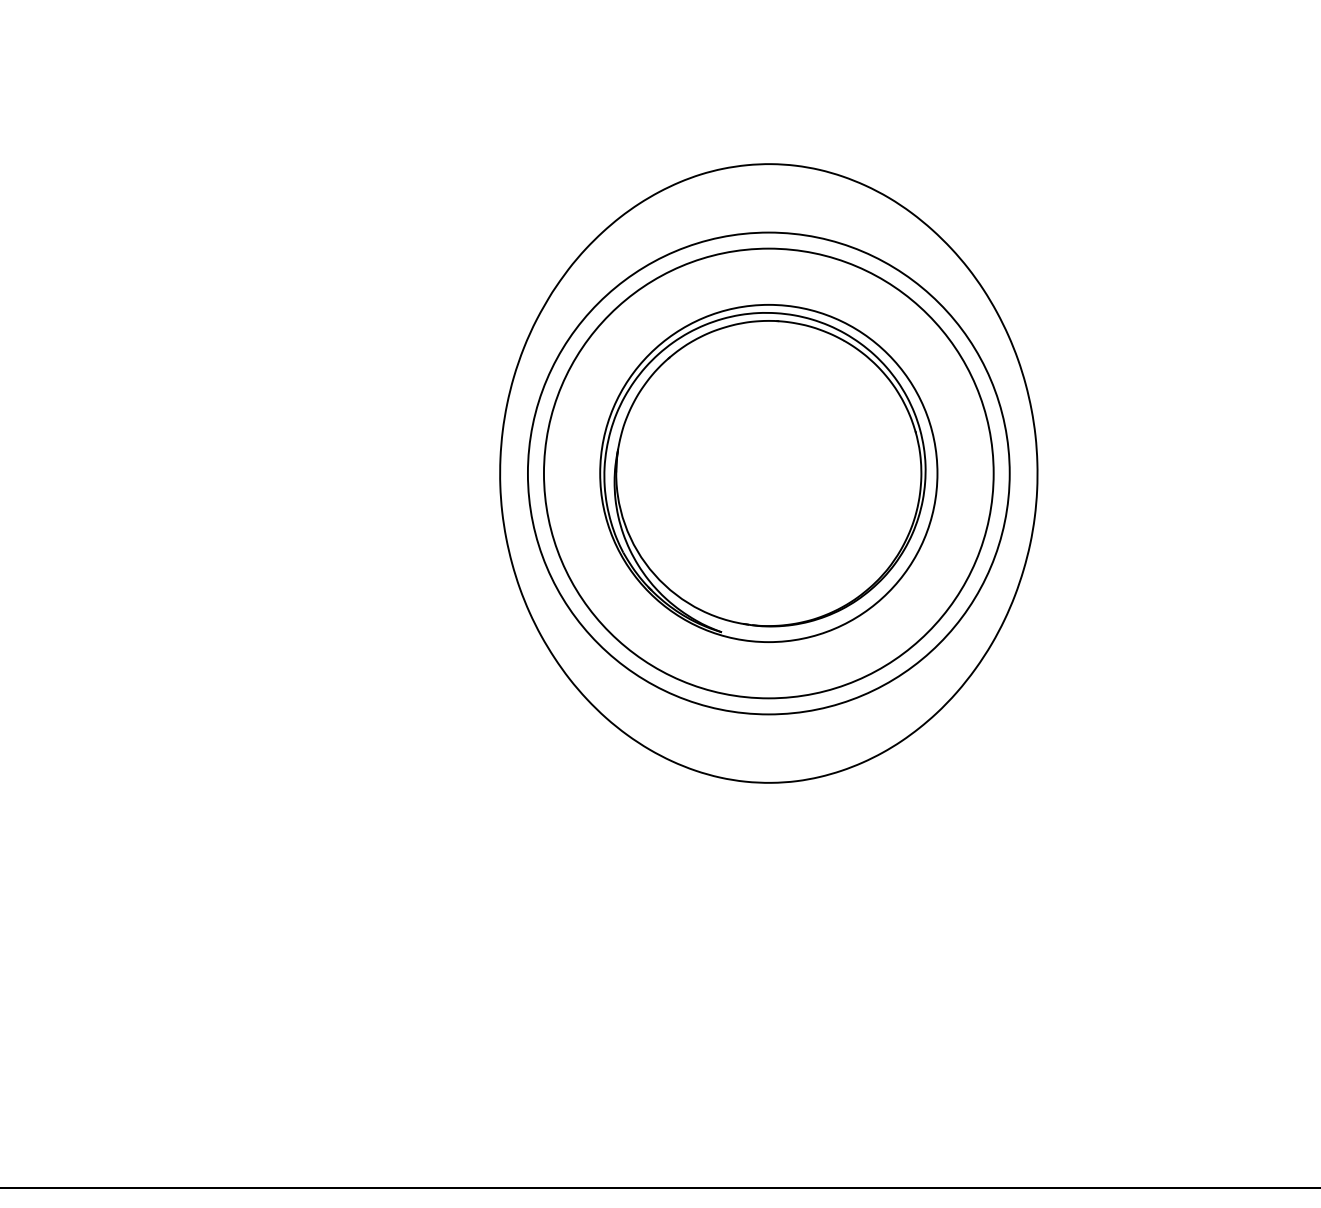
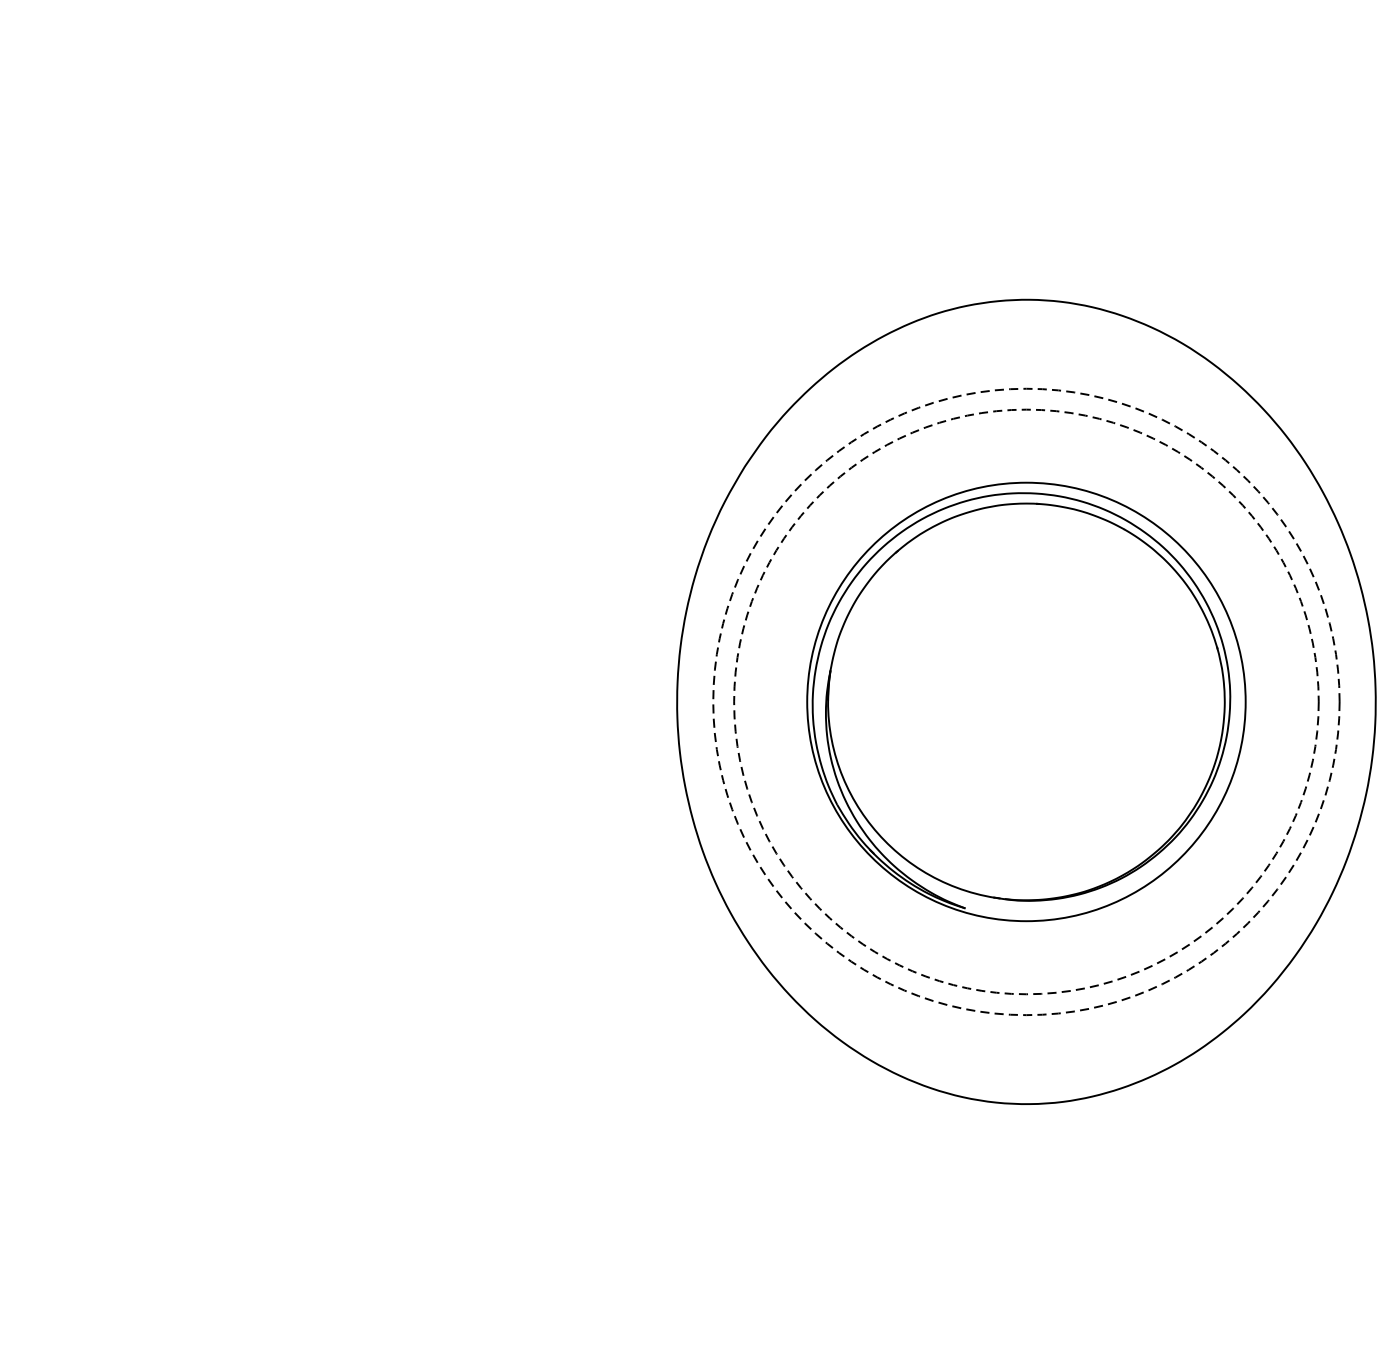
circle: (768, 473) -> (1026, 701), solid -> dashed
circle: (768, 473) -> (1026, 701), solid -> dashed

